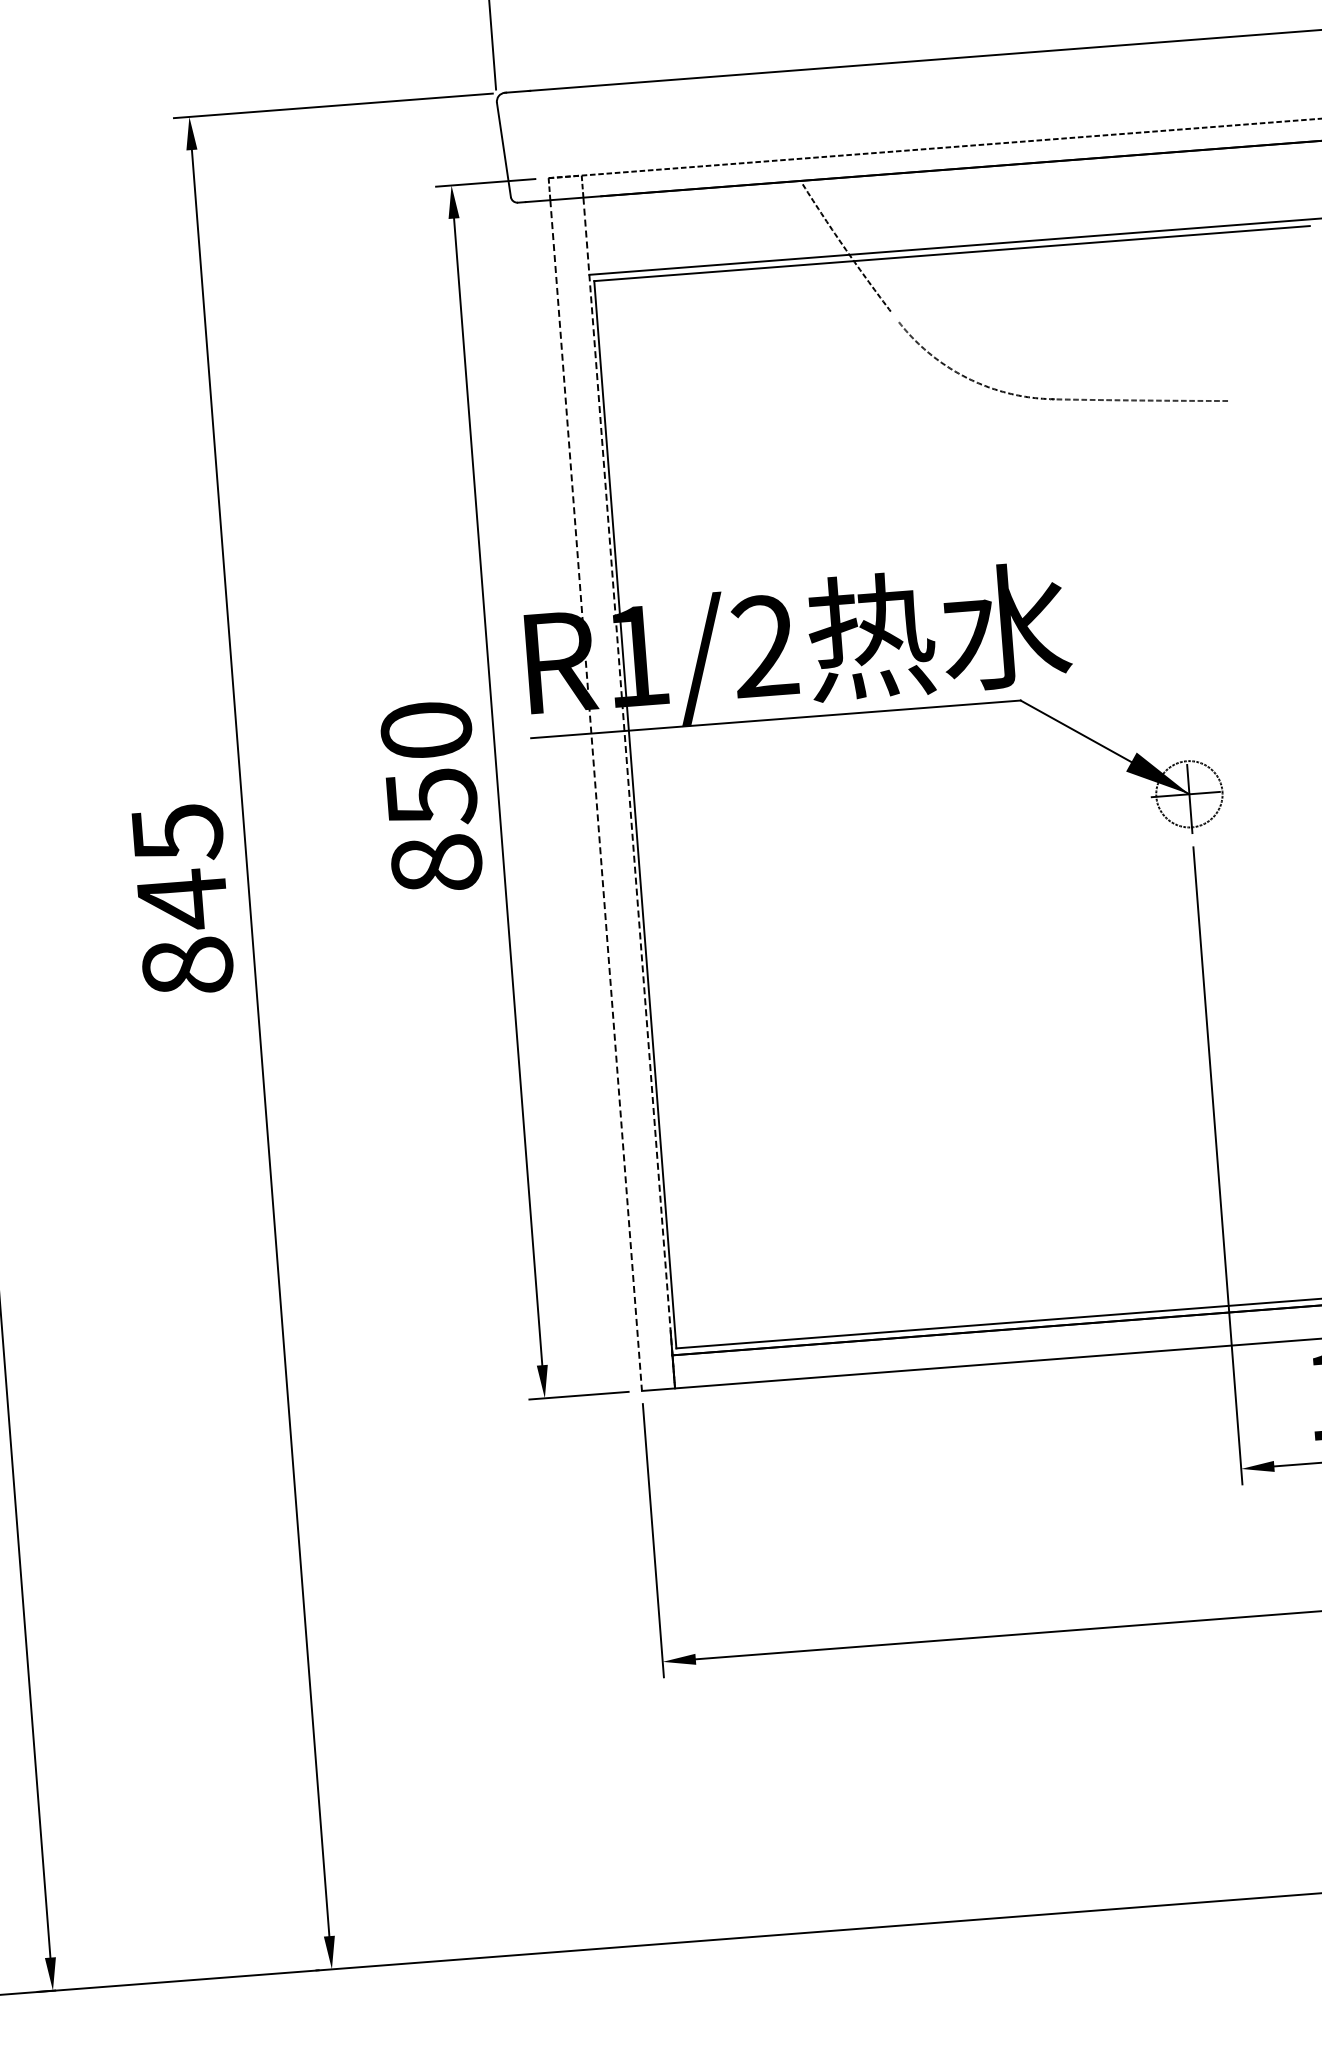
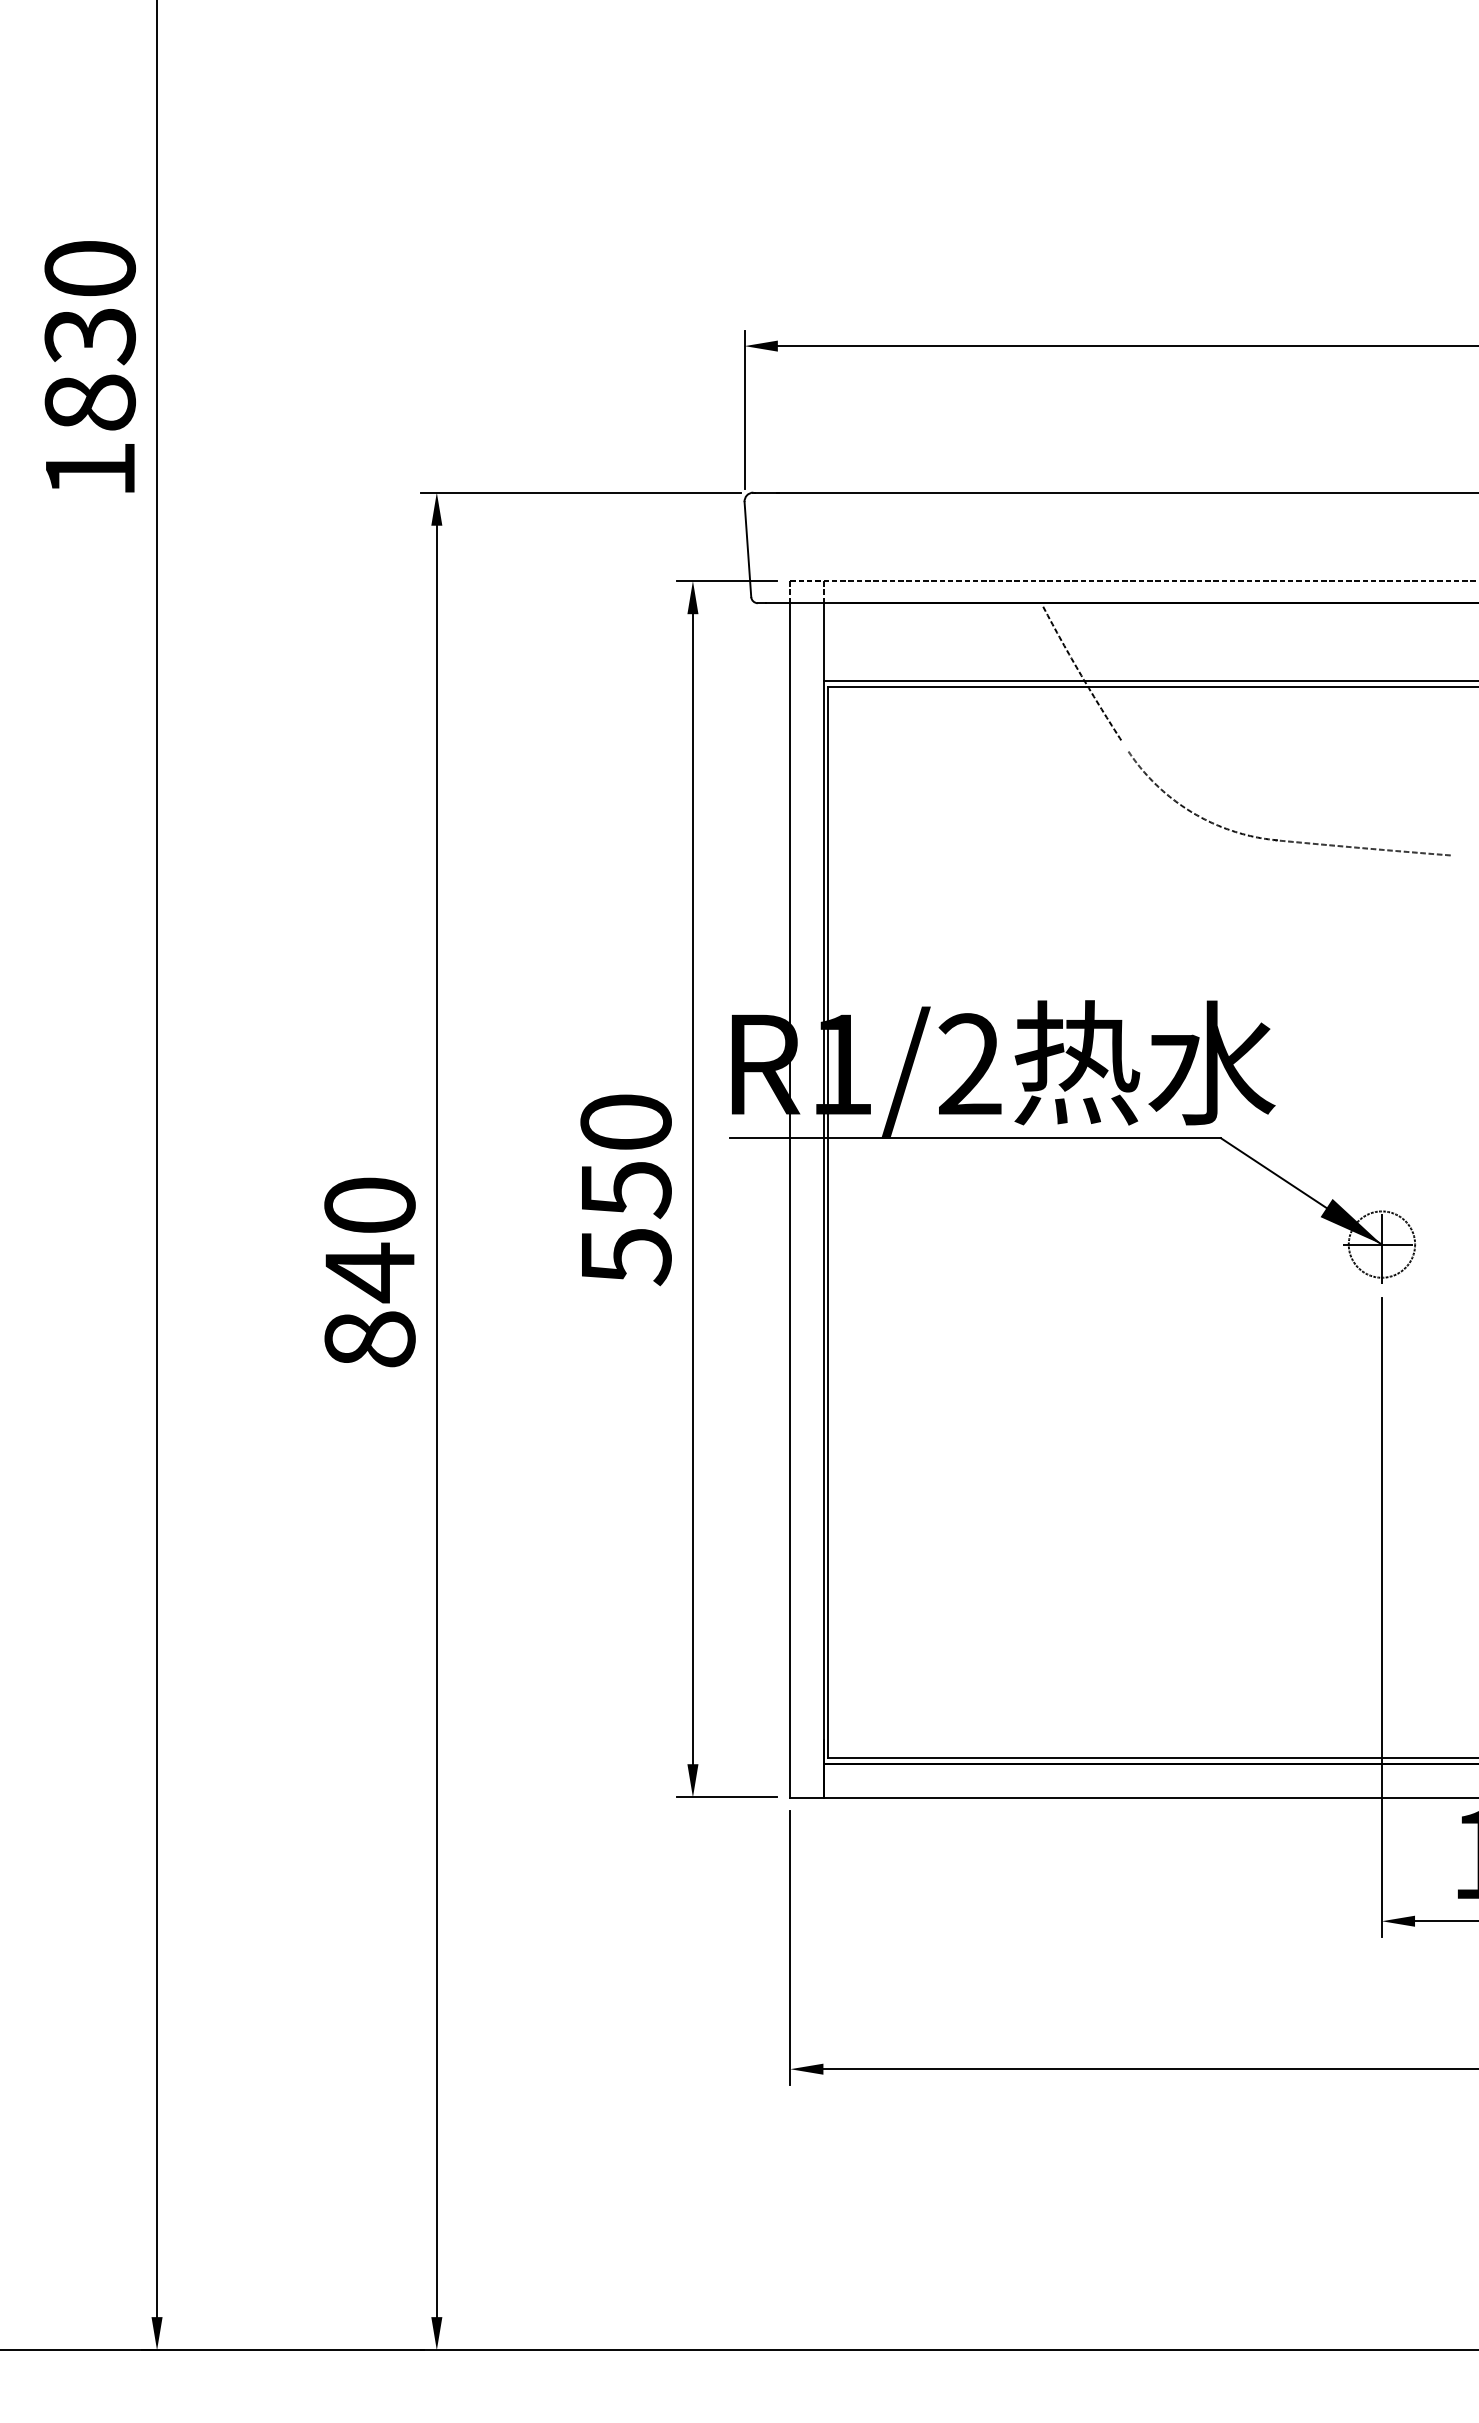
line: (629, 793) -> (823, 1200), dashed -> solid
line: (596, 795) -> (790, 1200), dashed -> solid
text: (177, 833) -> (369, 1206), 845 -> 840
text: (436, 865) -> (625, 1257), 850 -> 550

